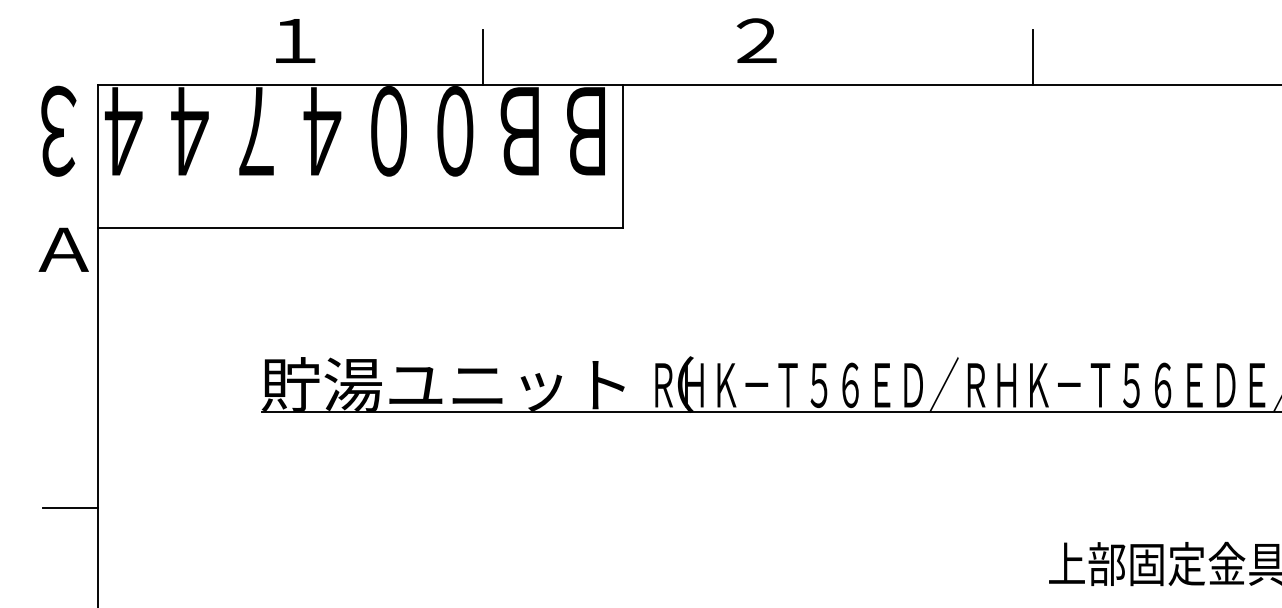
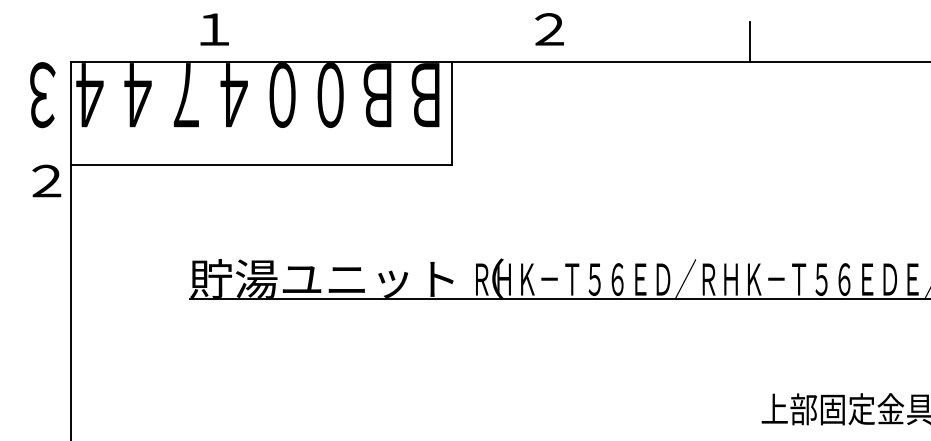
line: (482, 57) -> (350, 41), removed
text: (63, 249) -> (46, 180), Ａ -> ２
line: (70, 508) -> (51, 368), removed

